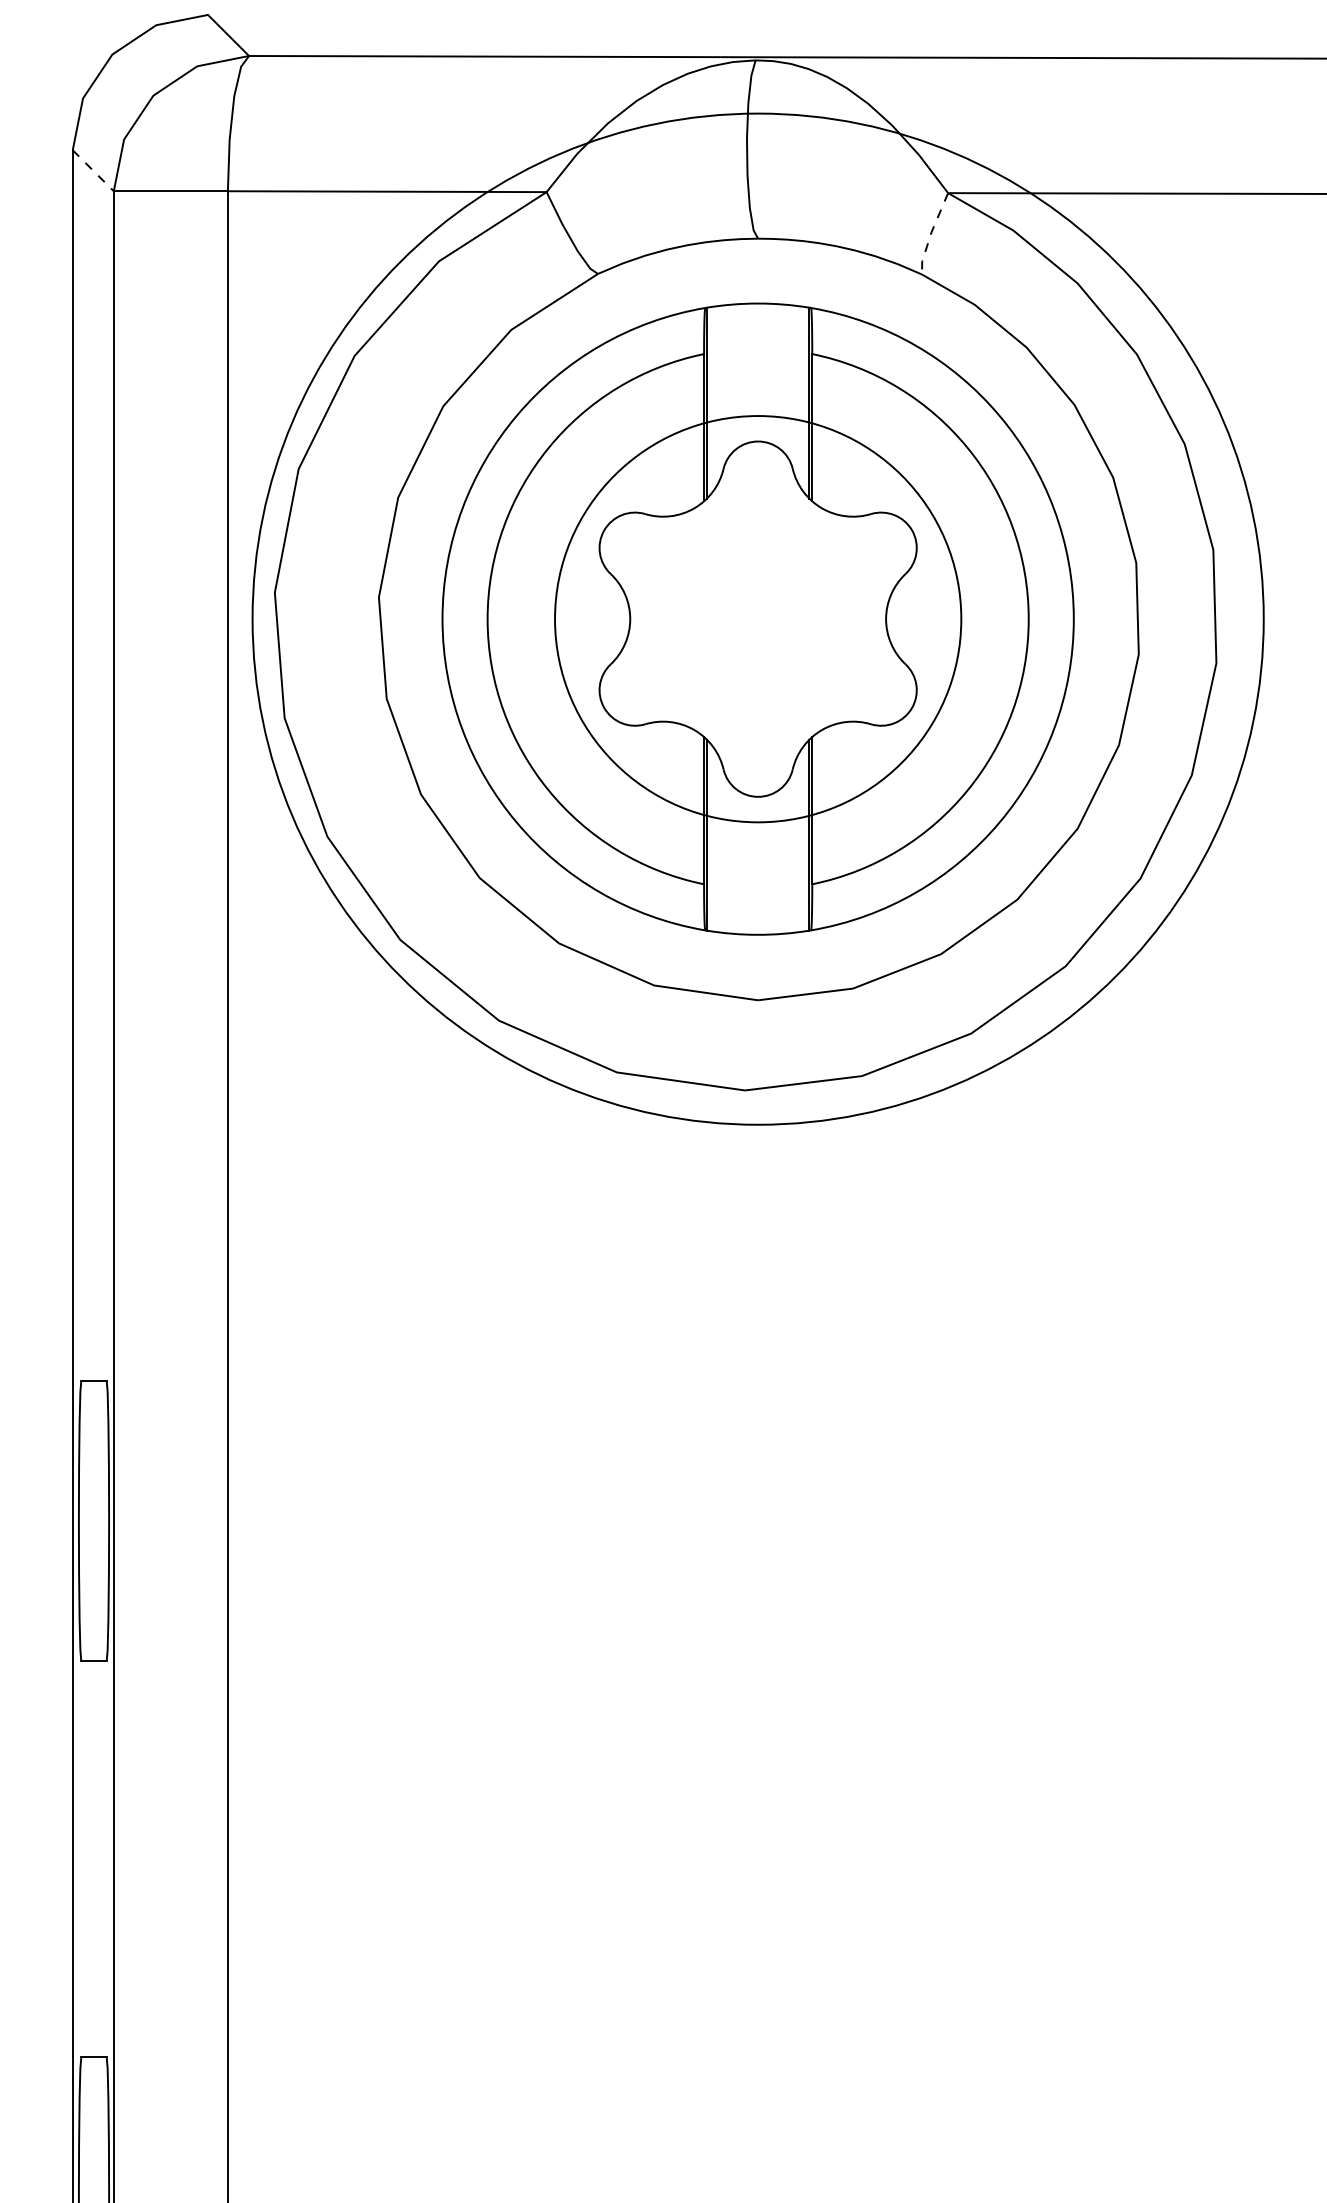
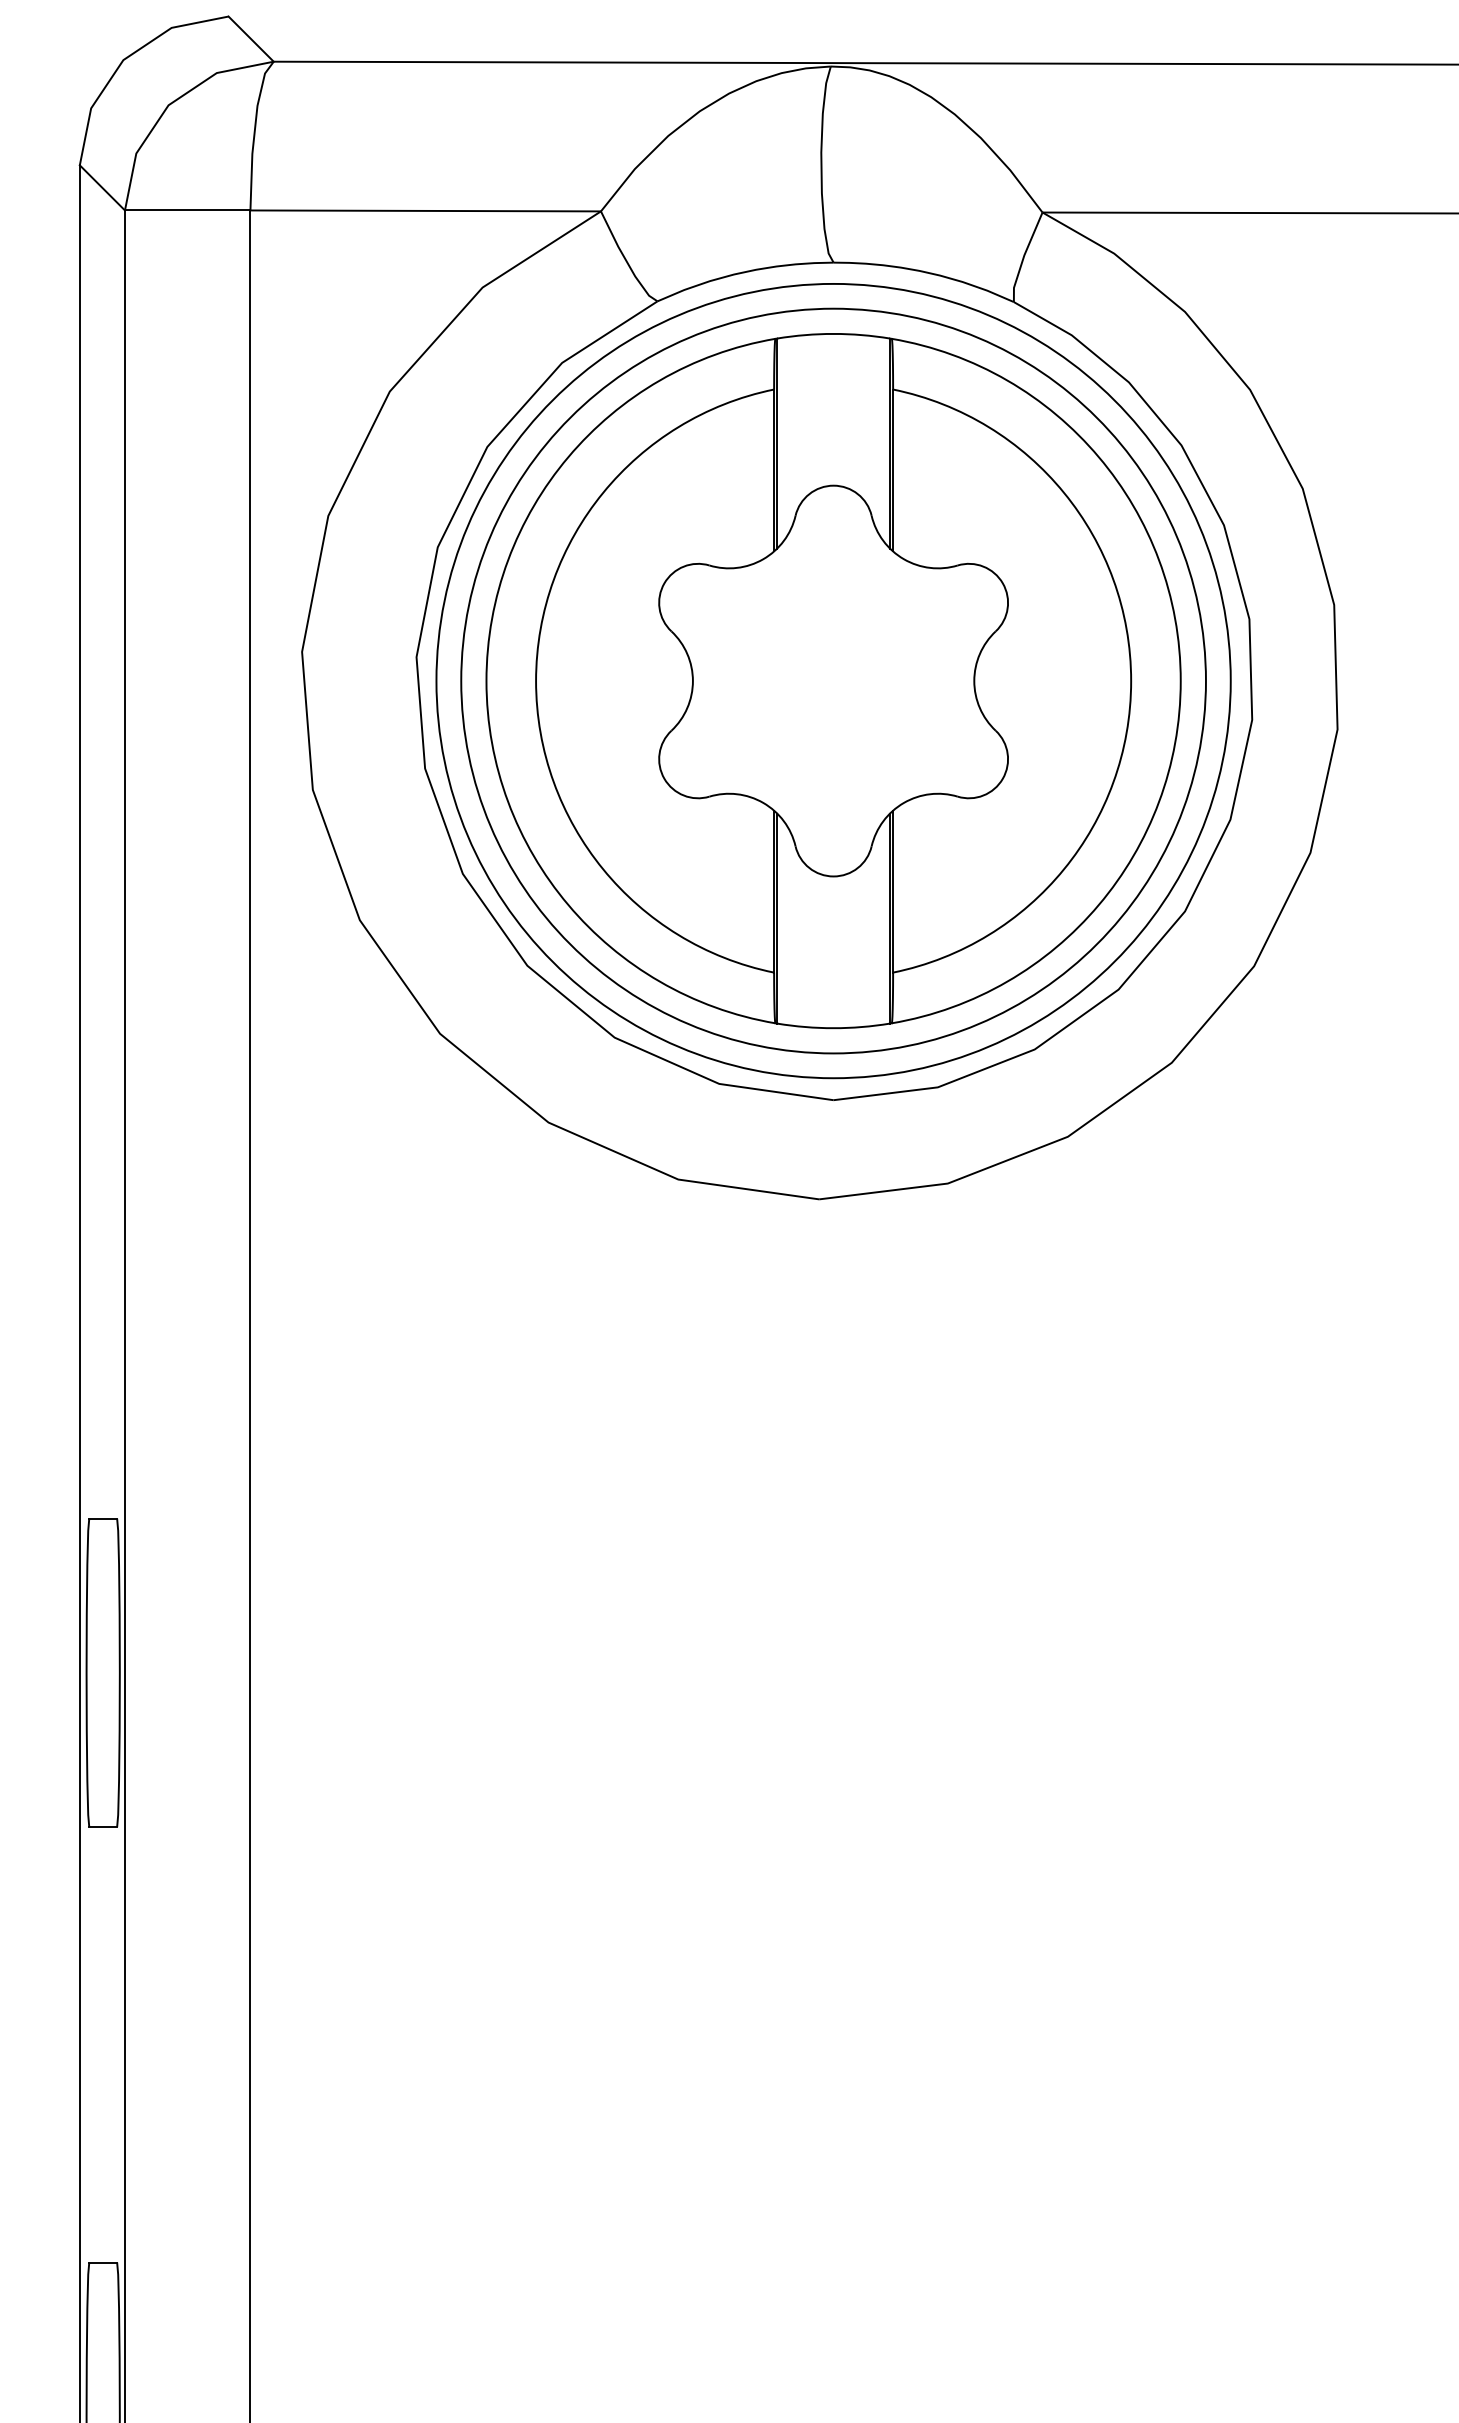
line: (93, 170) -> (102, 187), dashed -> solid
line: (930, 234) -> (1023, 257), dashed -> solid
circle: (758, 618) -> (833, 680), size x0.71
circle: (758, 618) -> (833, 680), size x1.67

